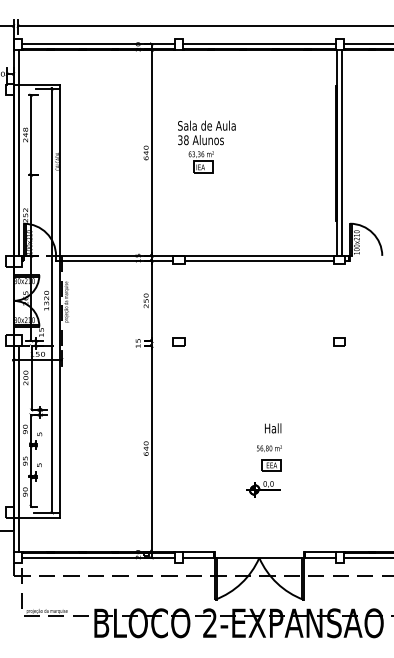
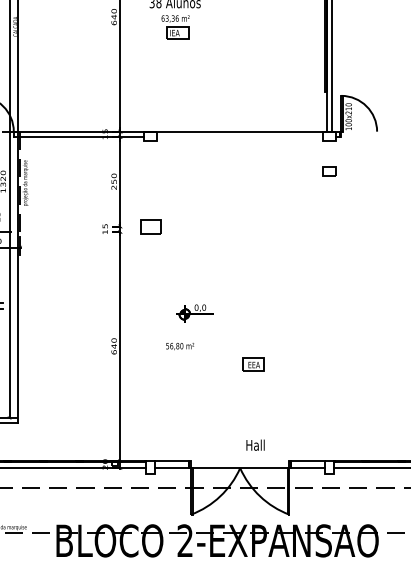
line: (259, 260) -> (240, 136), removed
part: (178, 341) -> (150, 227), size x1.6
part: (339, 341) -> (329, 171), moved
text: (273, 428) -> (255, 445), moved
text: (269, 448) -> (180, 346), moved
part: (263, 489) -> (194, 313), moved

